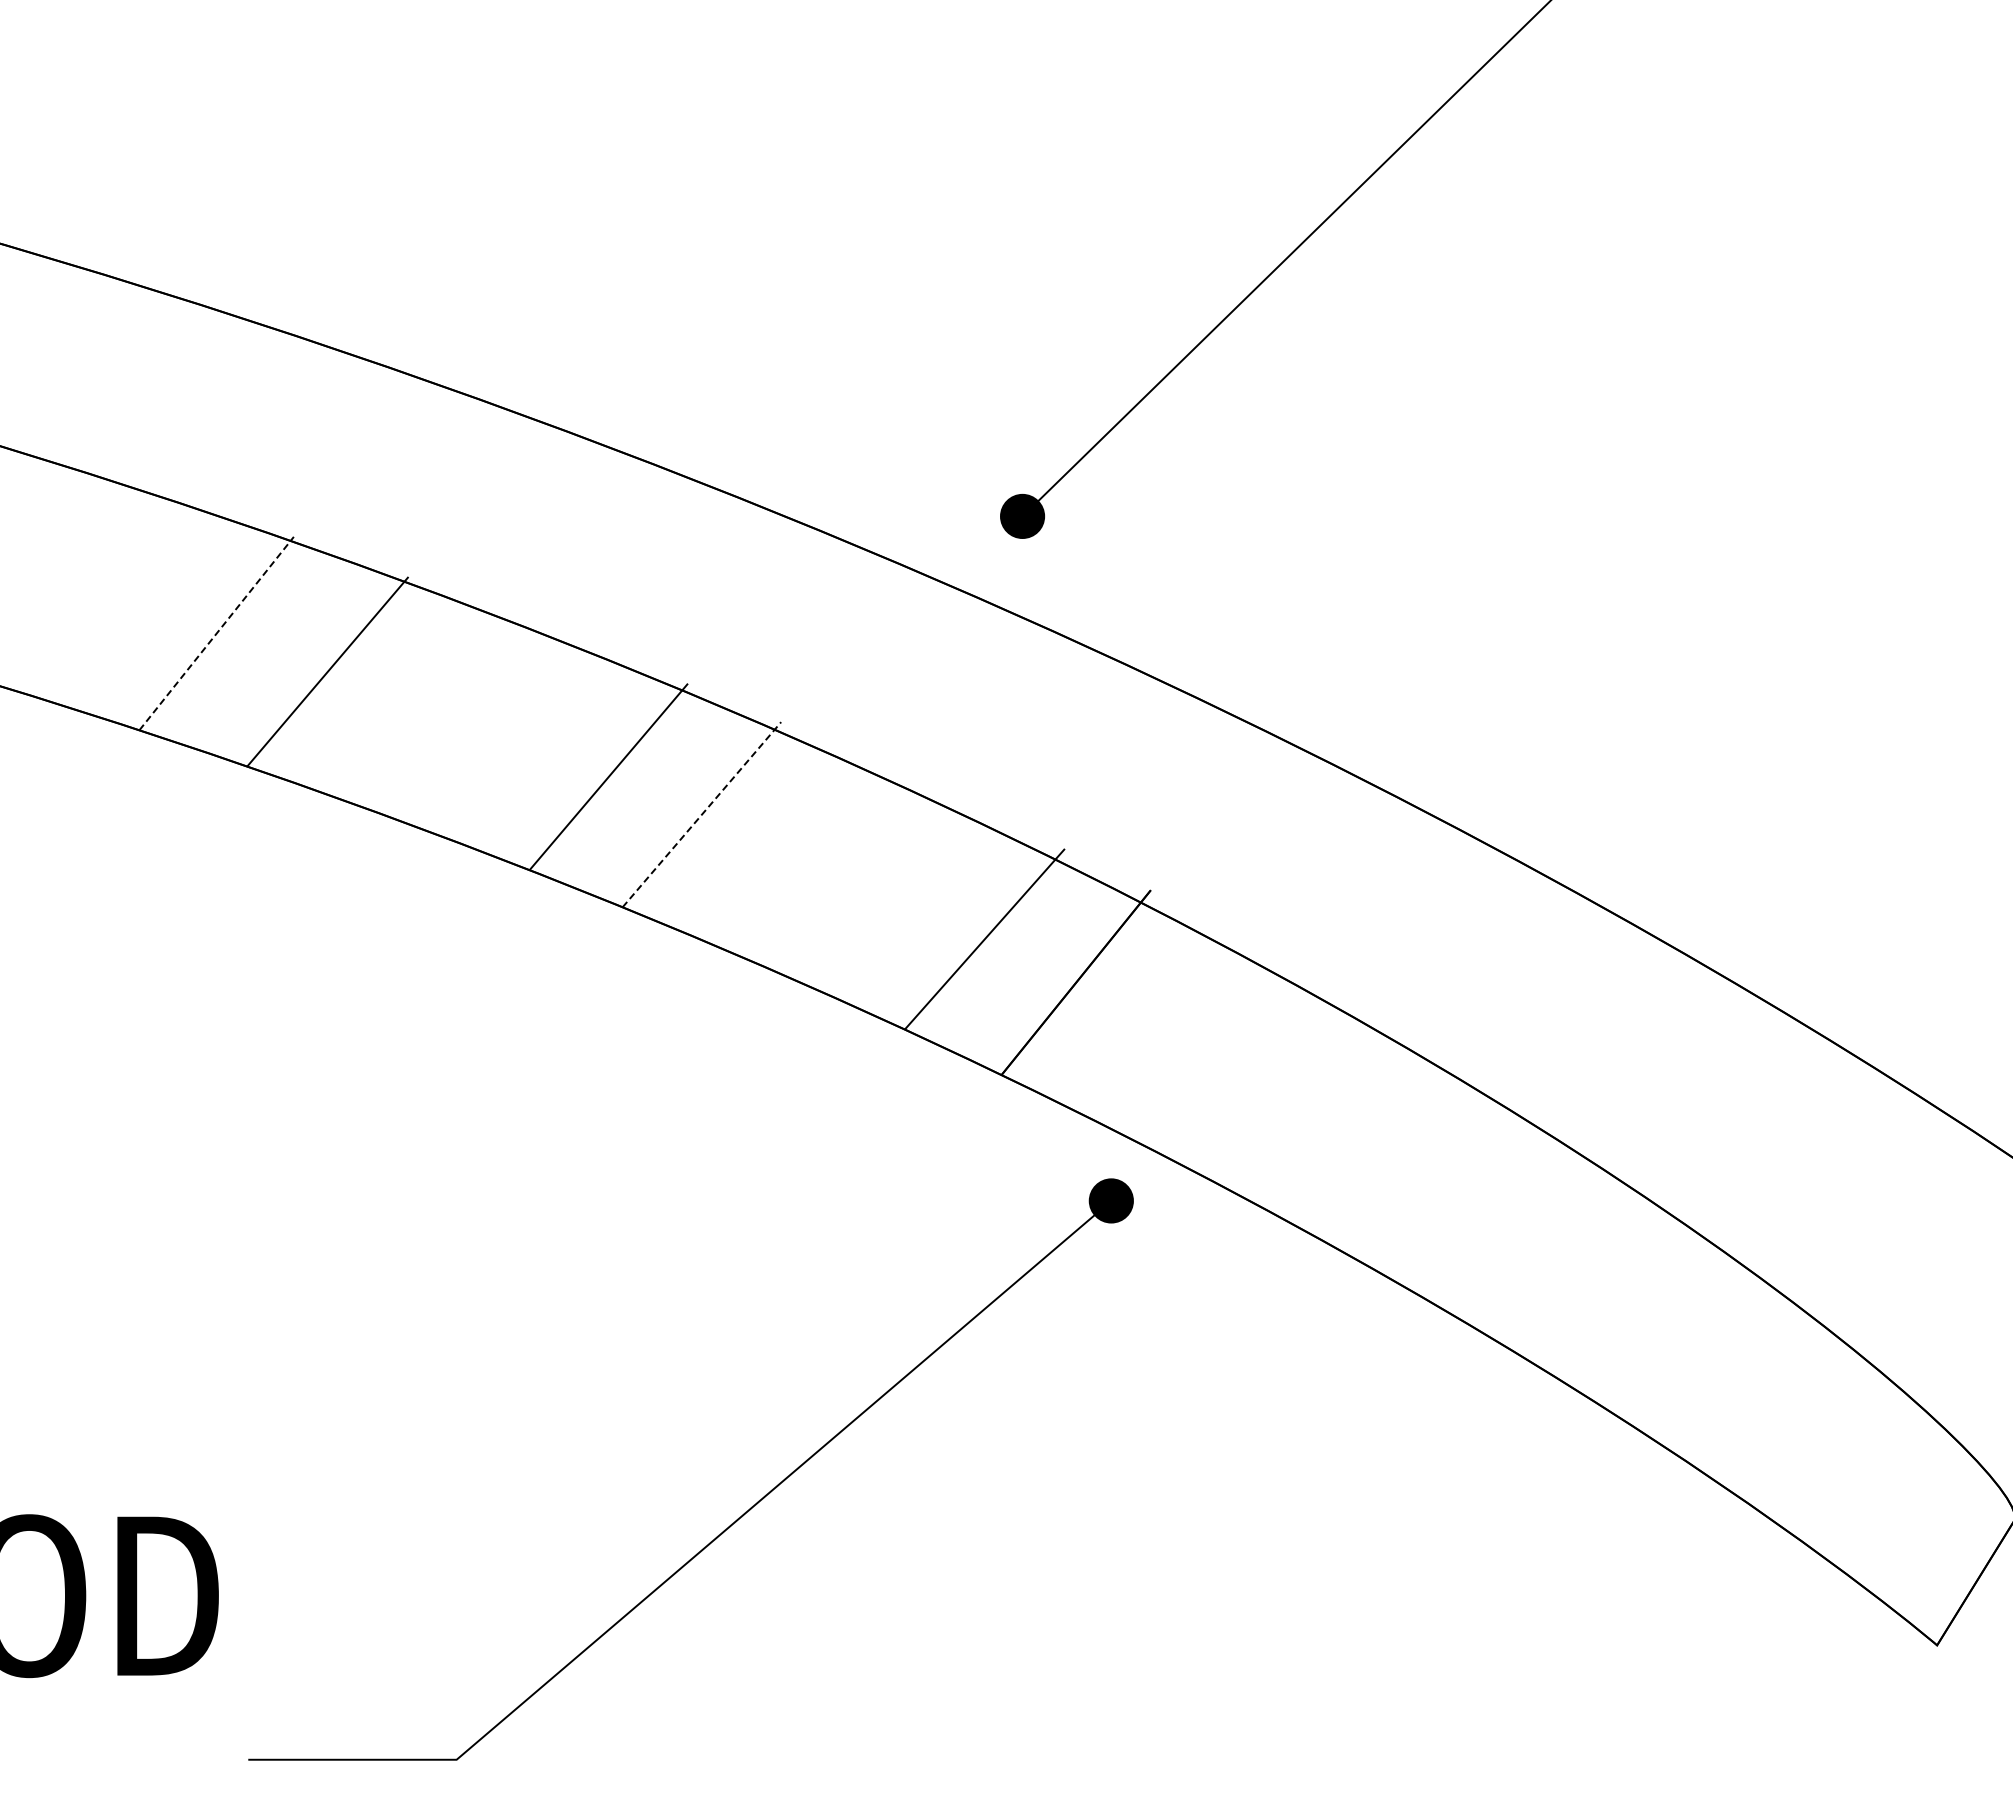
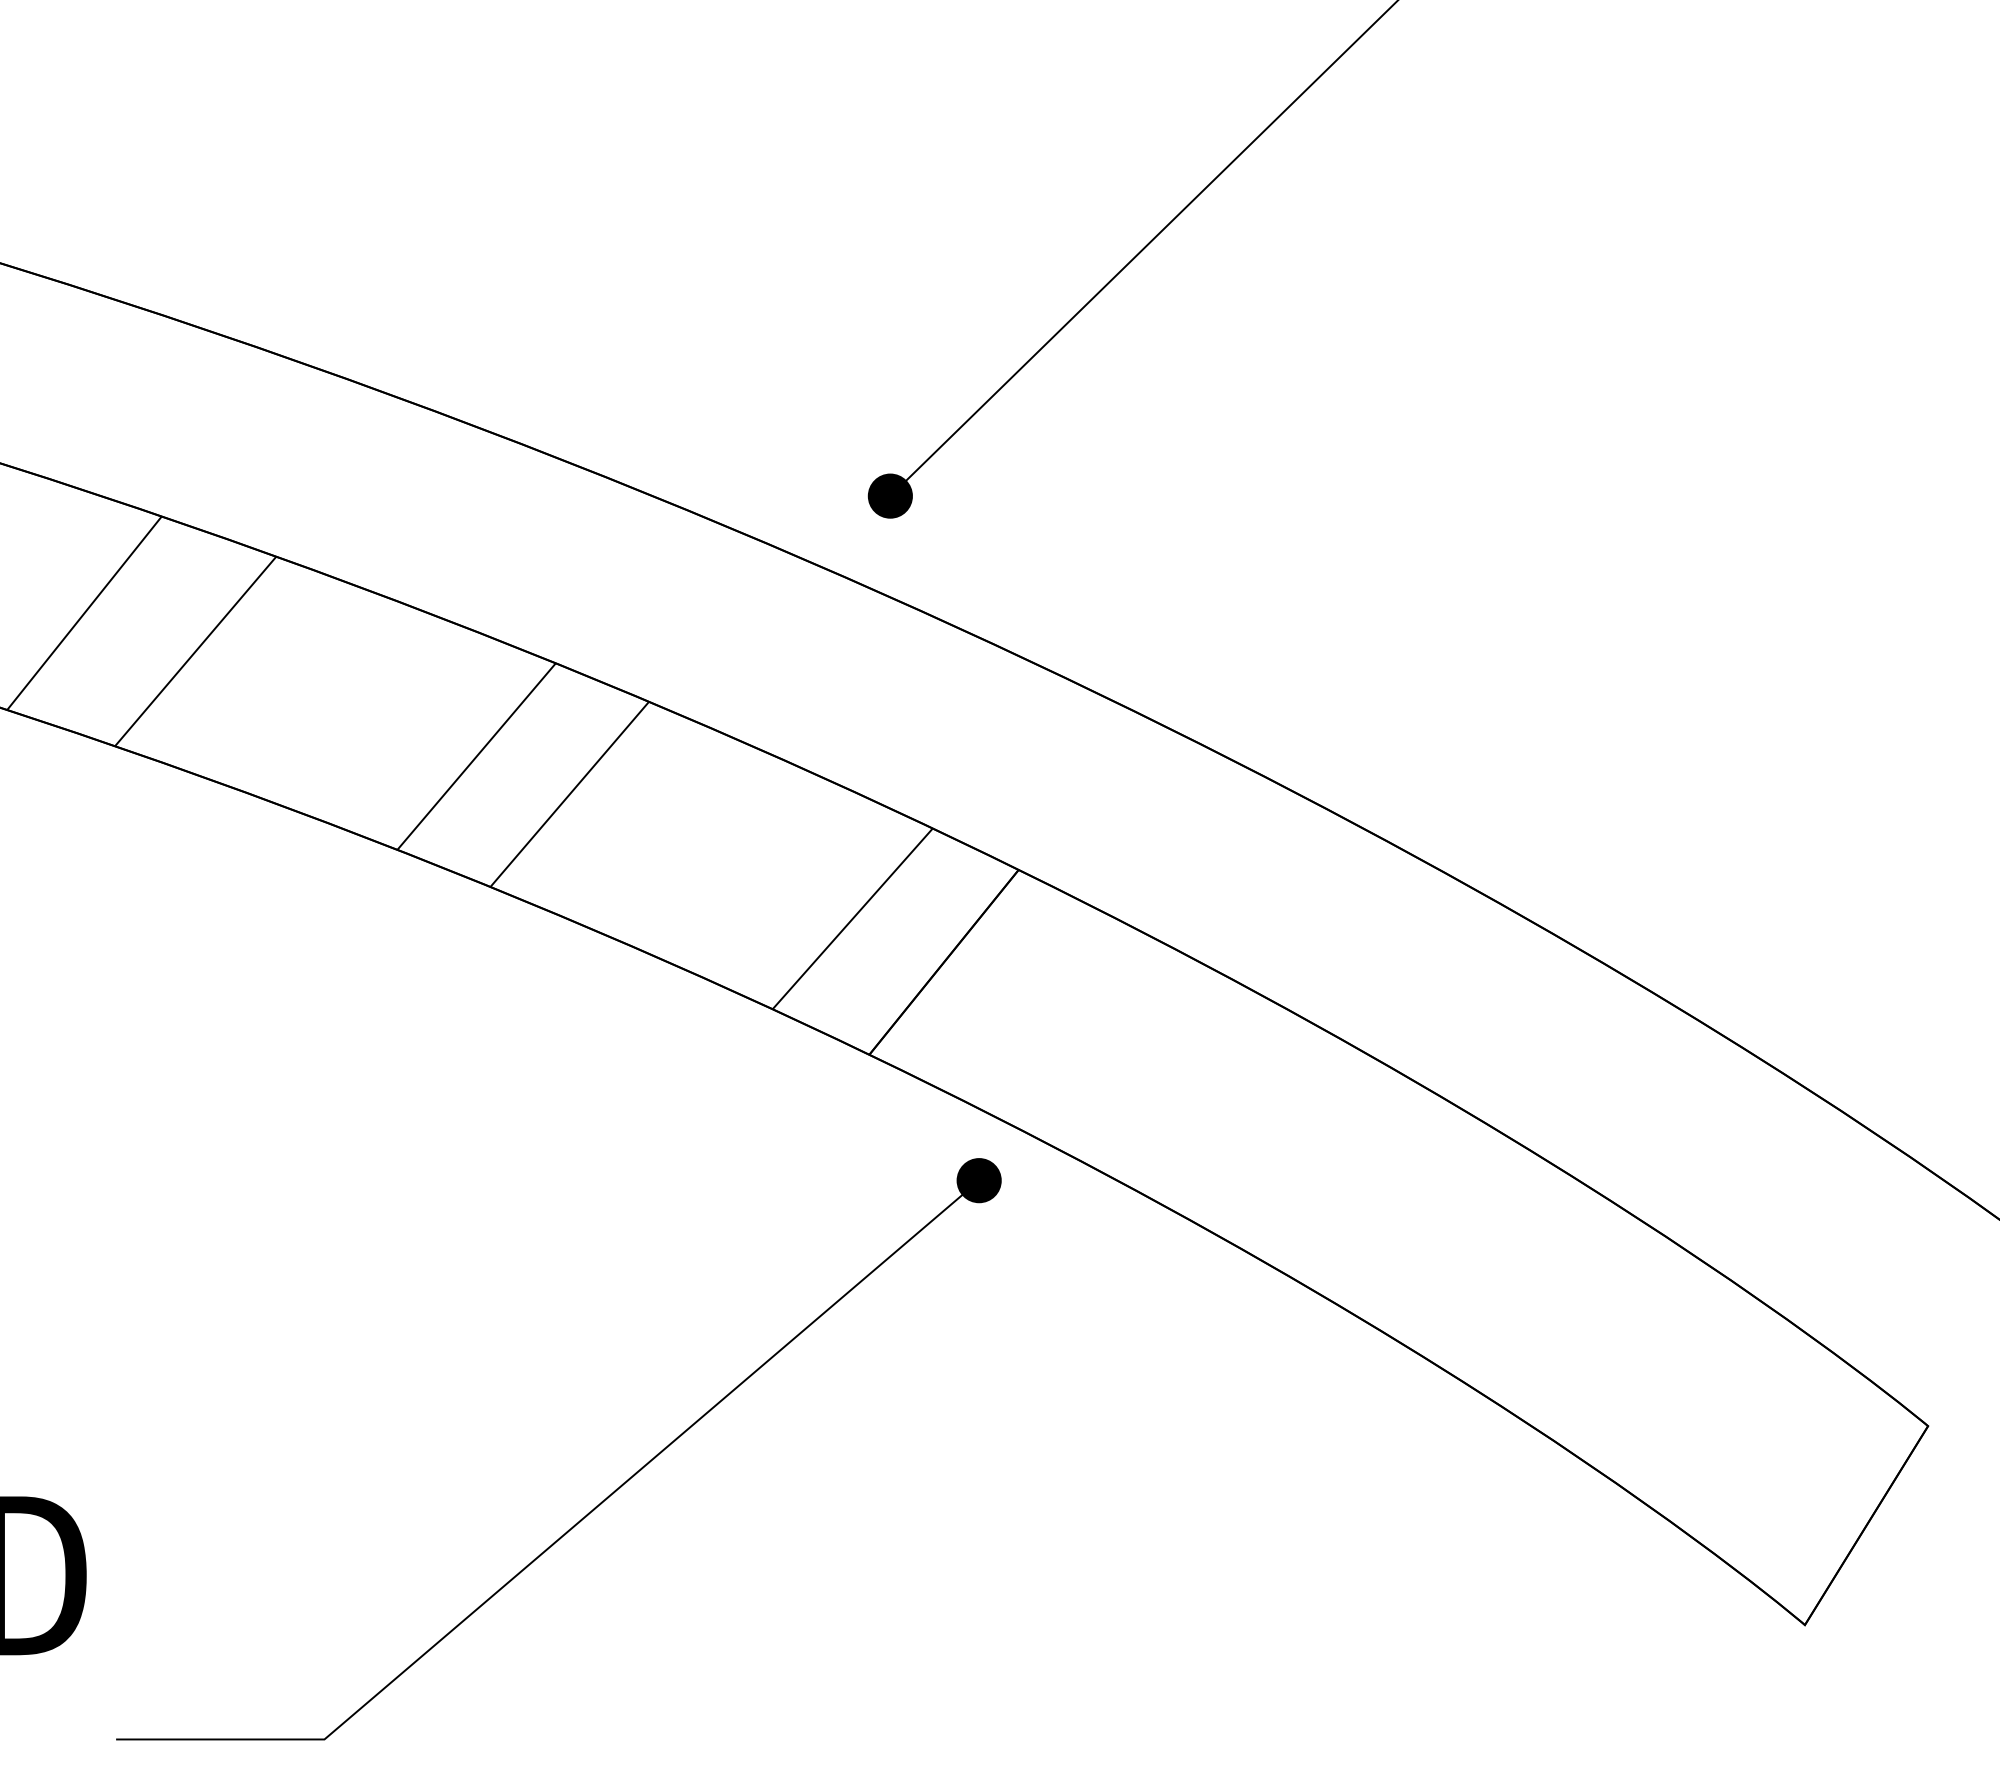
line: (216, 633) -> (84, 613), dashed -> solid
line: (701, 814) -> (569, 794), dashed -> solid

